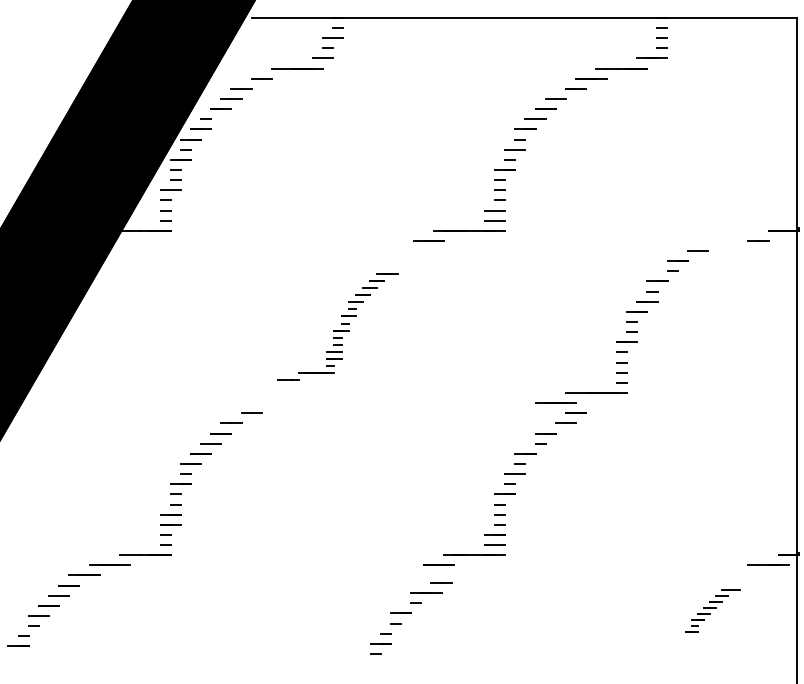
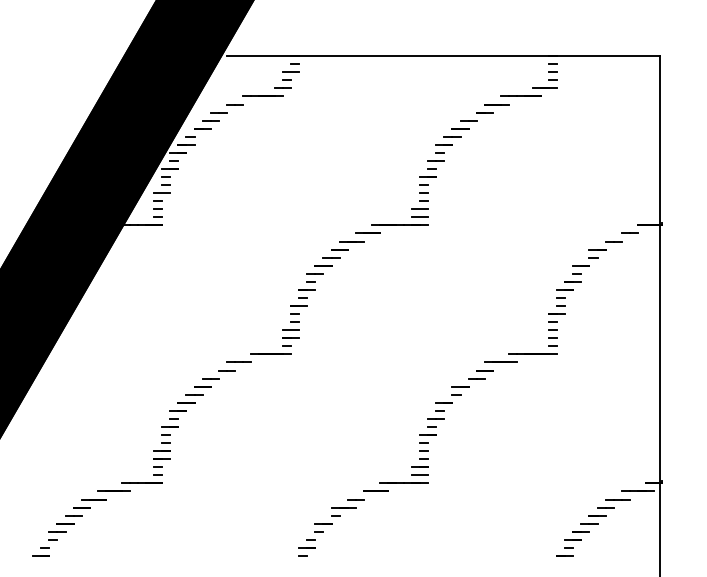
part: (338, 326) -> (295, 301), size x1.43
part: (622, 326) -> (553, 301), moved
part: (712, 610) -> (593, 527), size x1.67
part: (411, 618) -> (331, 527), moved

